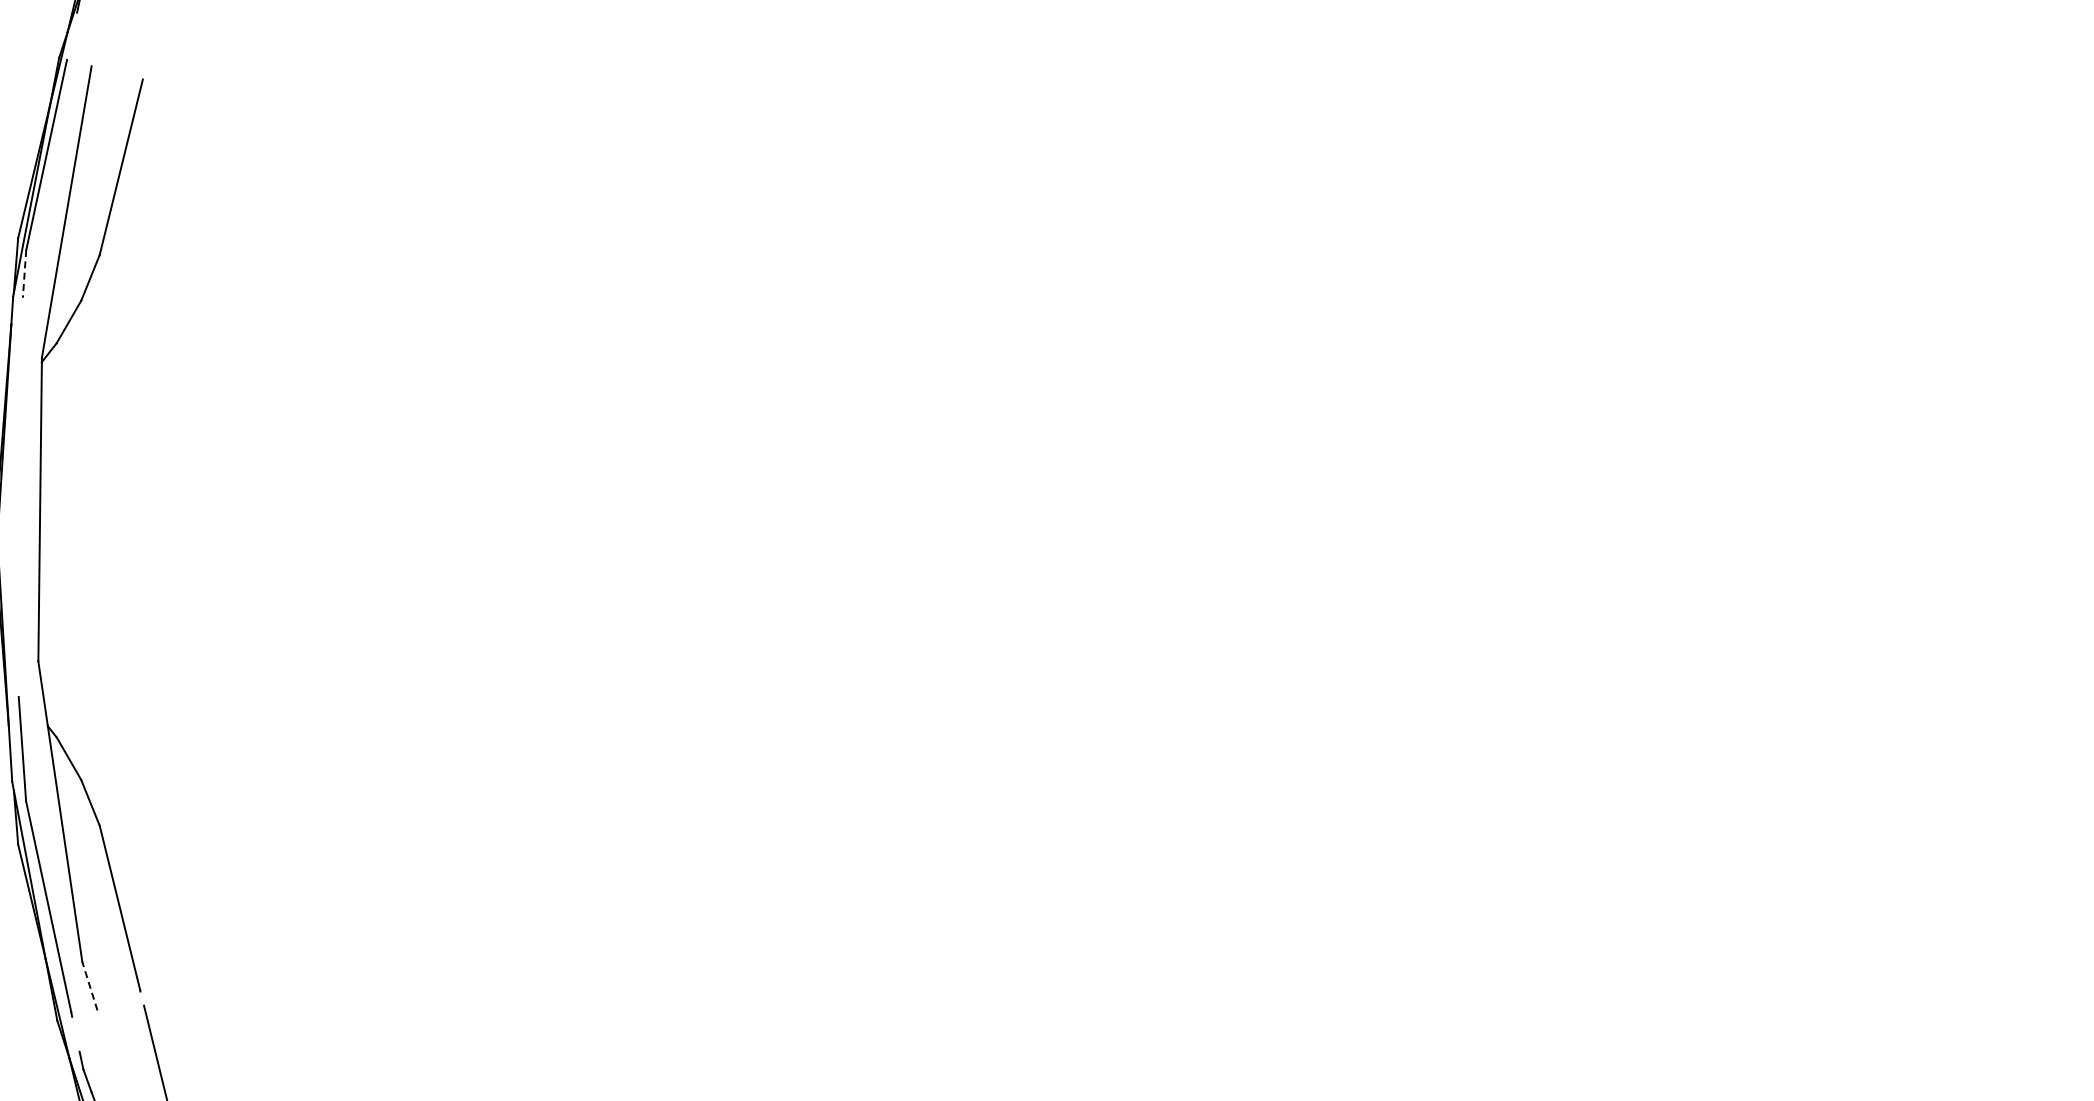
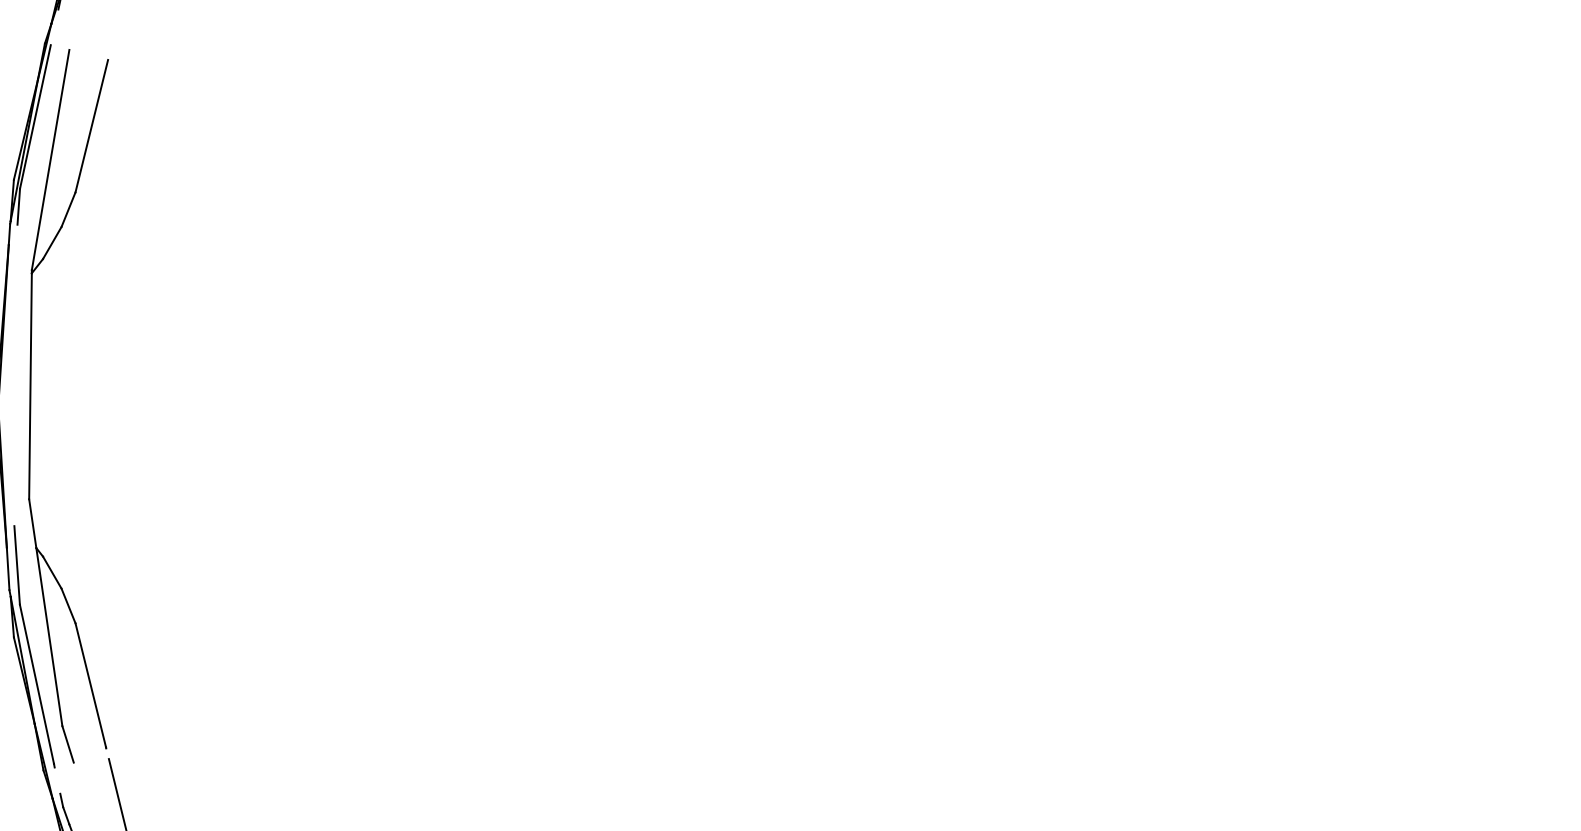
line: (24, 273) -> (18, 206), dashed -> solid
line: (89, 985) -> (67, 743), dashed -> solid

